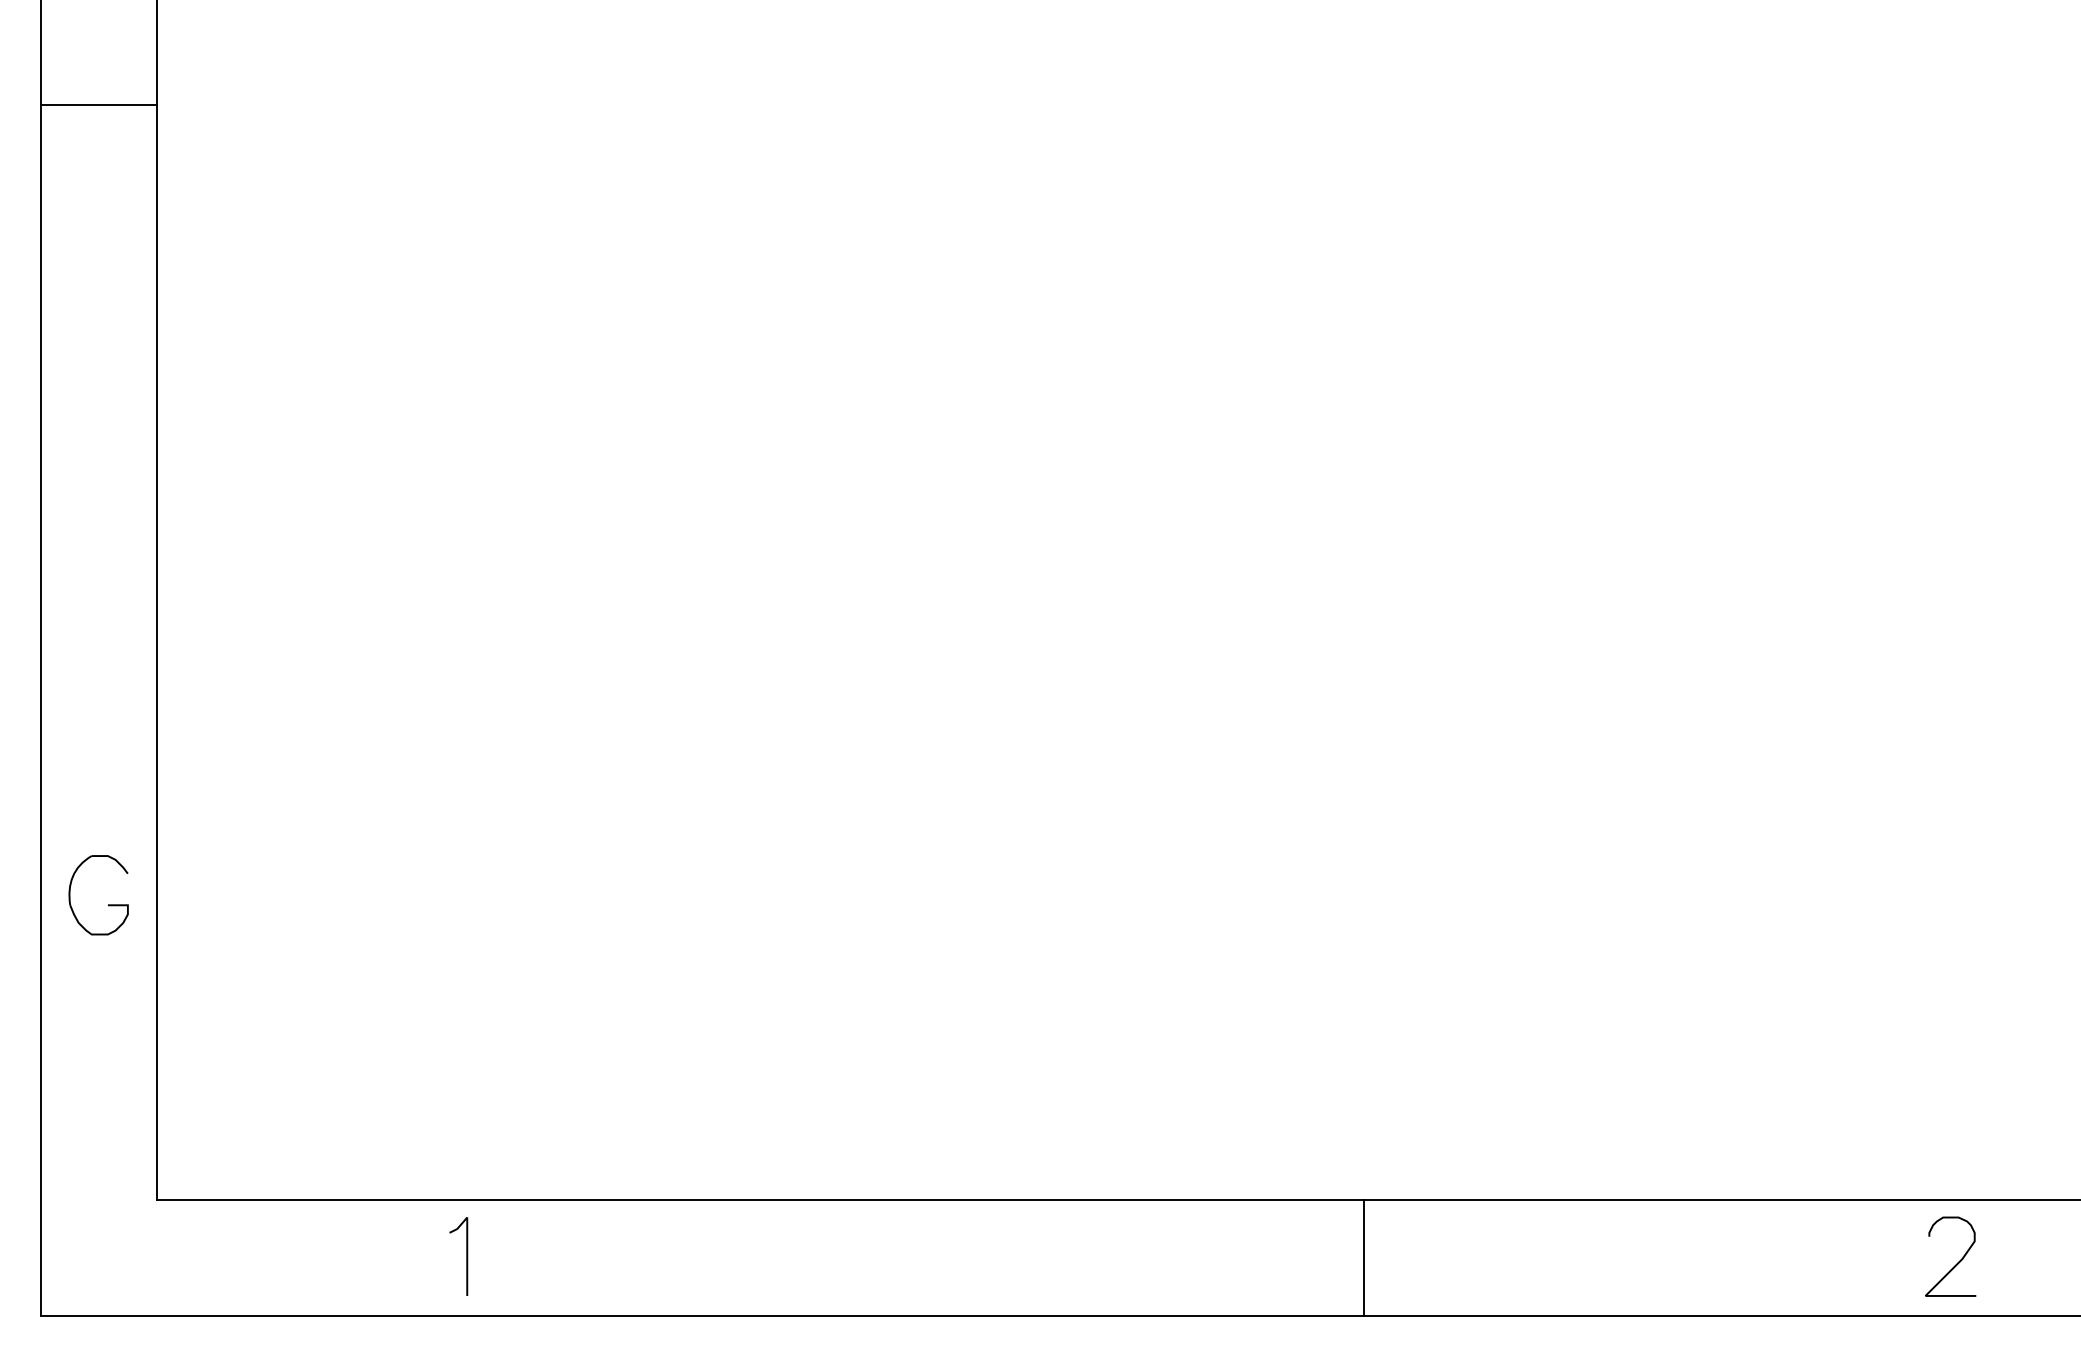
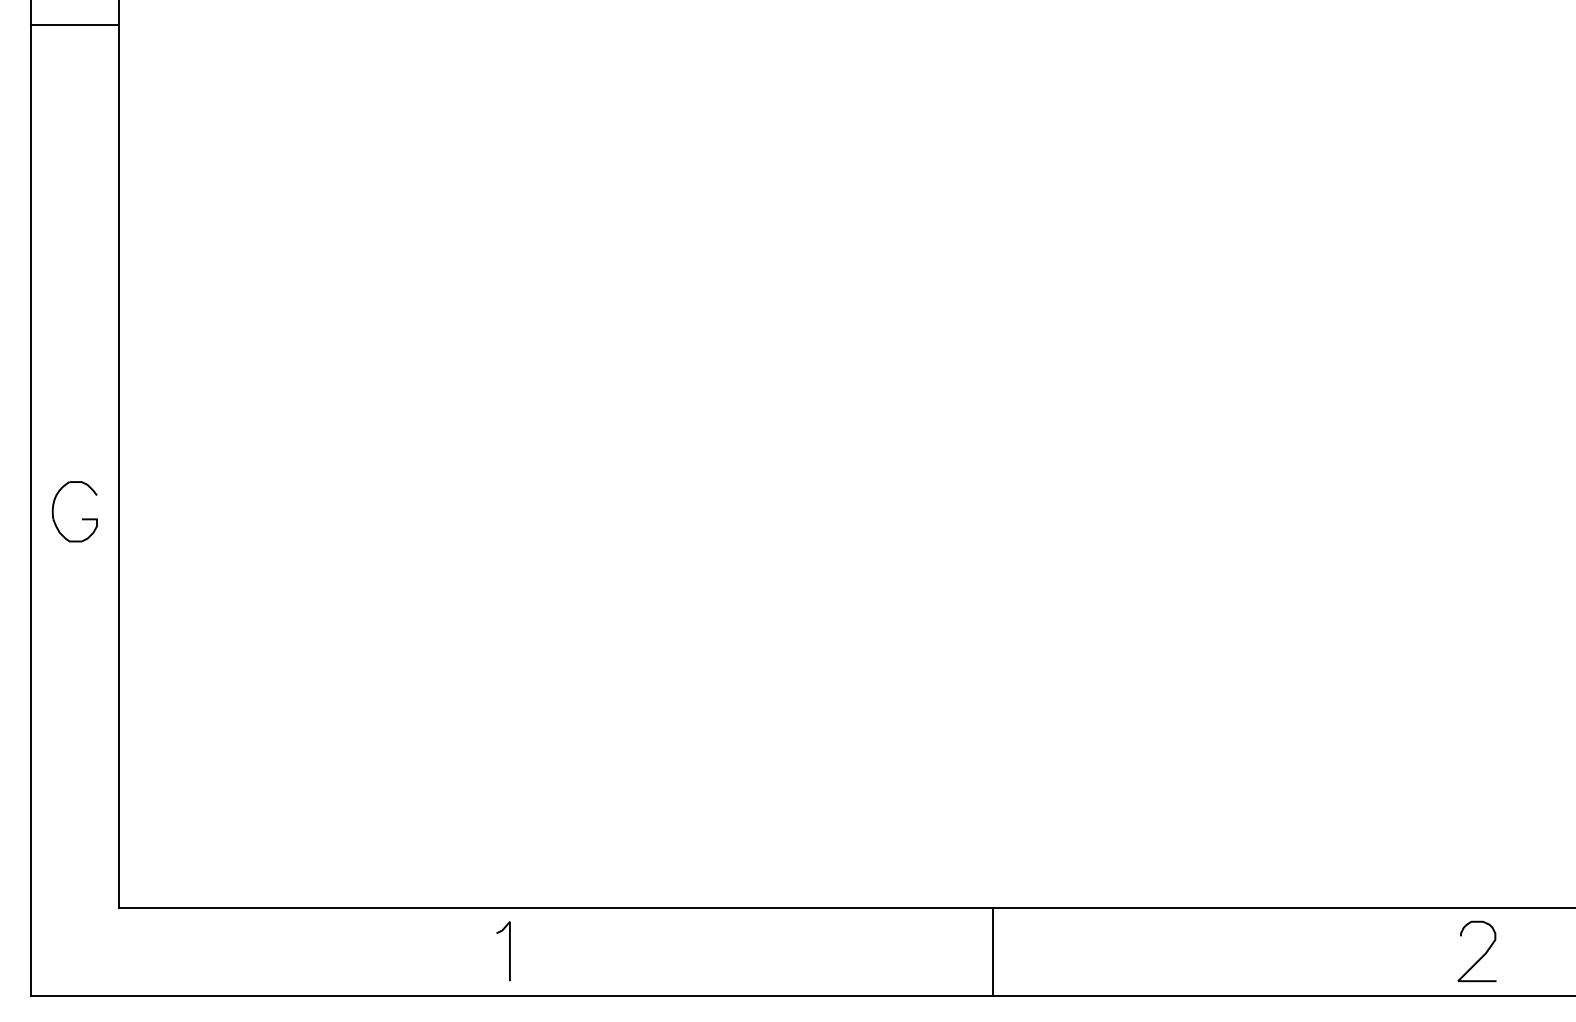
line: (99, 105) -> (75, 25), moved
part: (108, 904) -> (82, 518), moved
line: (466, 1256) -> (509, 951), moved
line: (1363, 1258) -> (992, 952), moved

